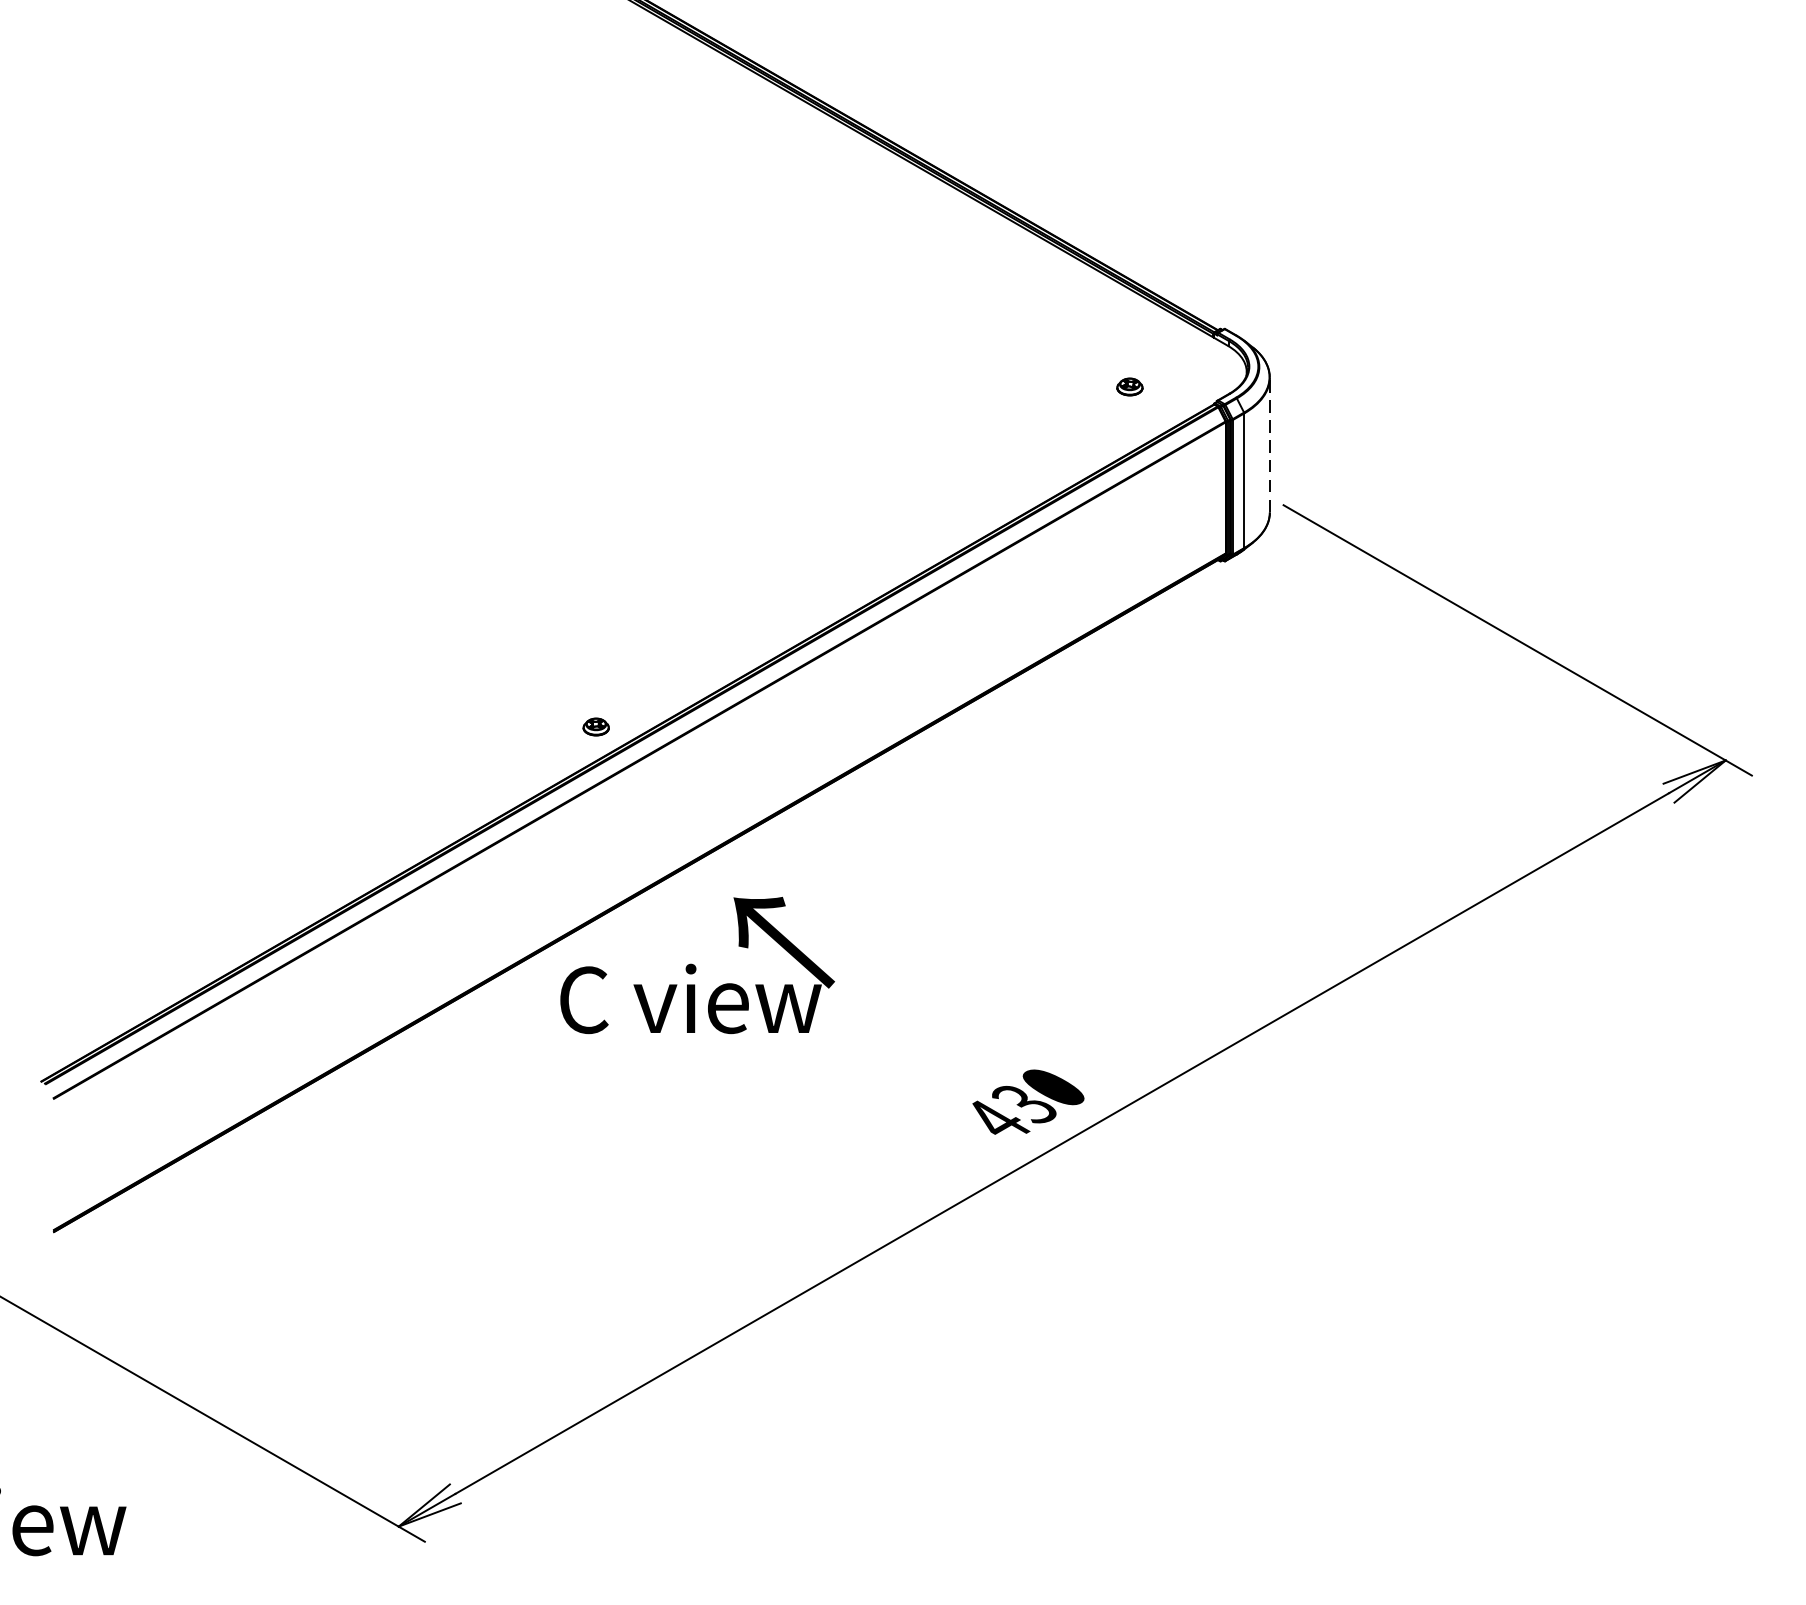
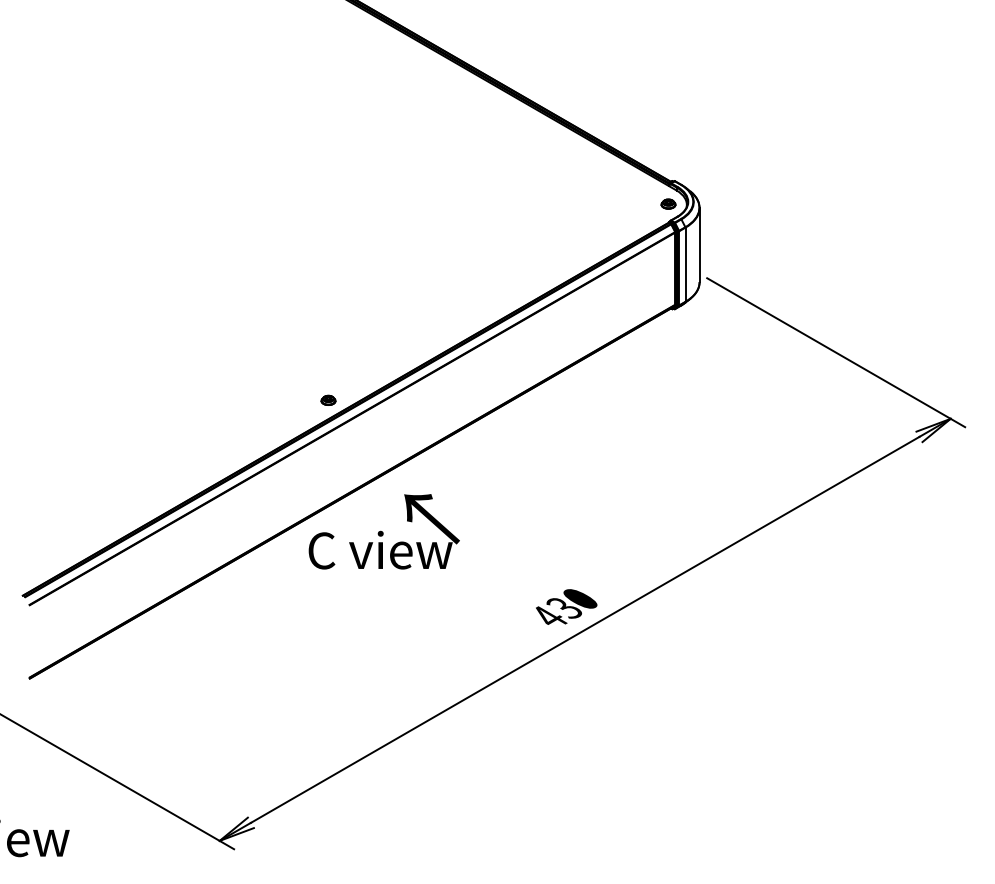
part: (1129, 385) -> (668, 203), moved
line: (1269, 443) -> (699, 244), dashed -> solid

